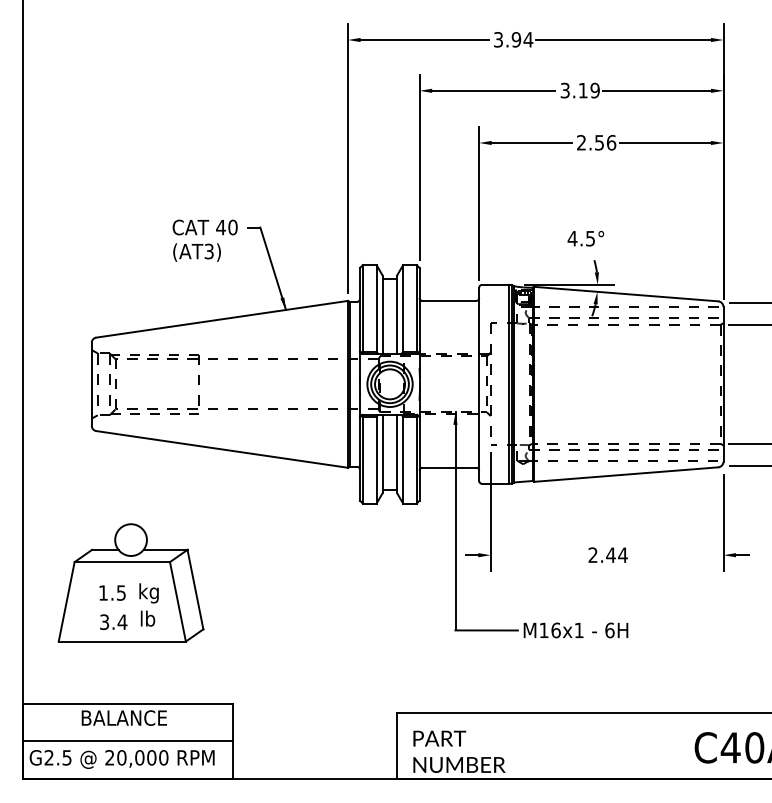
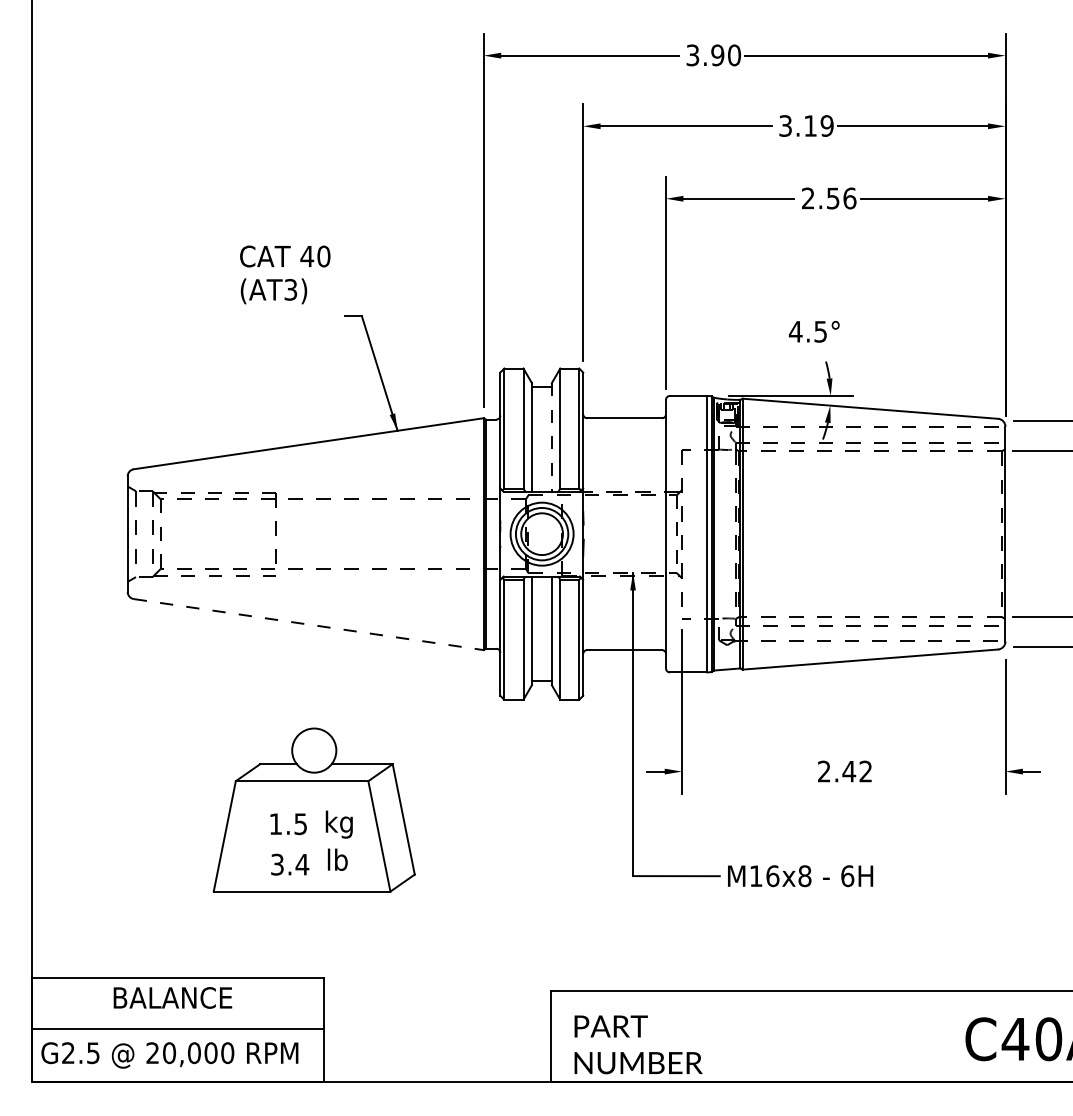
text: (528, 39) -> (734, 54), 3.94 -> 3.90
text: (204, 240) -> (284, 274), moved
line: (397, 315) -> (552, 438), solid -> dashed
line: (222, 449) -> (309, 624), solid -> dashed
text: (622, 554) -> (865, 770), 2.44 -> 2.42
part: (130, 582) -> (313, 809), moved
text: (578, 630) -> (803, 876), M16x1 -> M16x8

